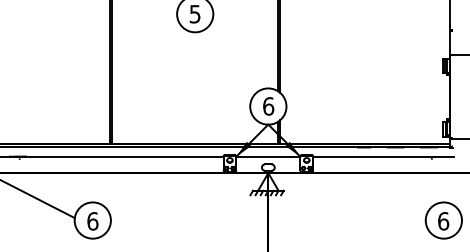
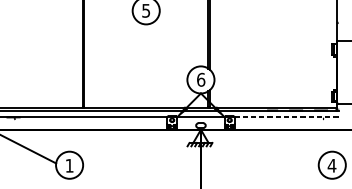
line: (383, 156) -> (287, 117), solid -> dashed
text: (92, 221) -> (69, 165), 6 -> 1
text: (443, 221) -> (332, 165), 6 -> 4

